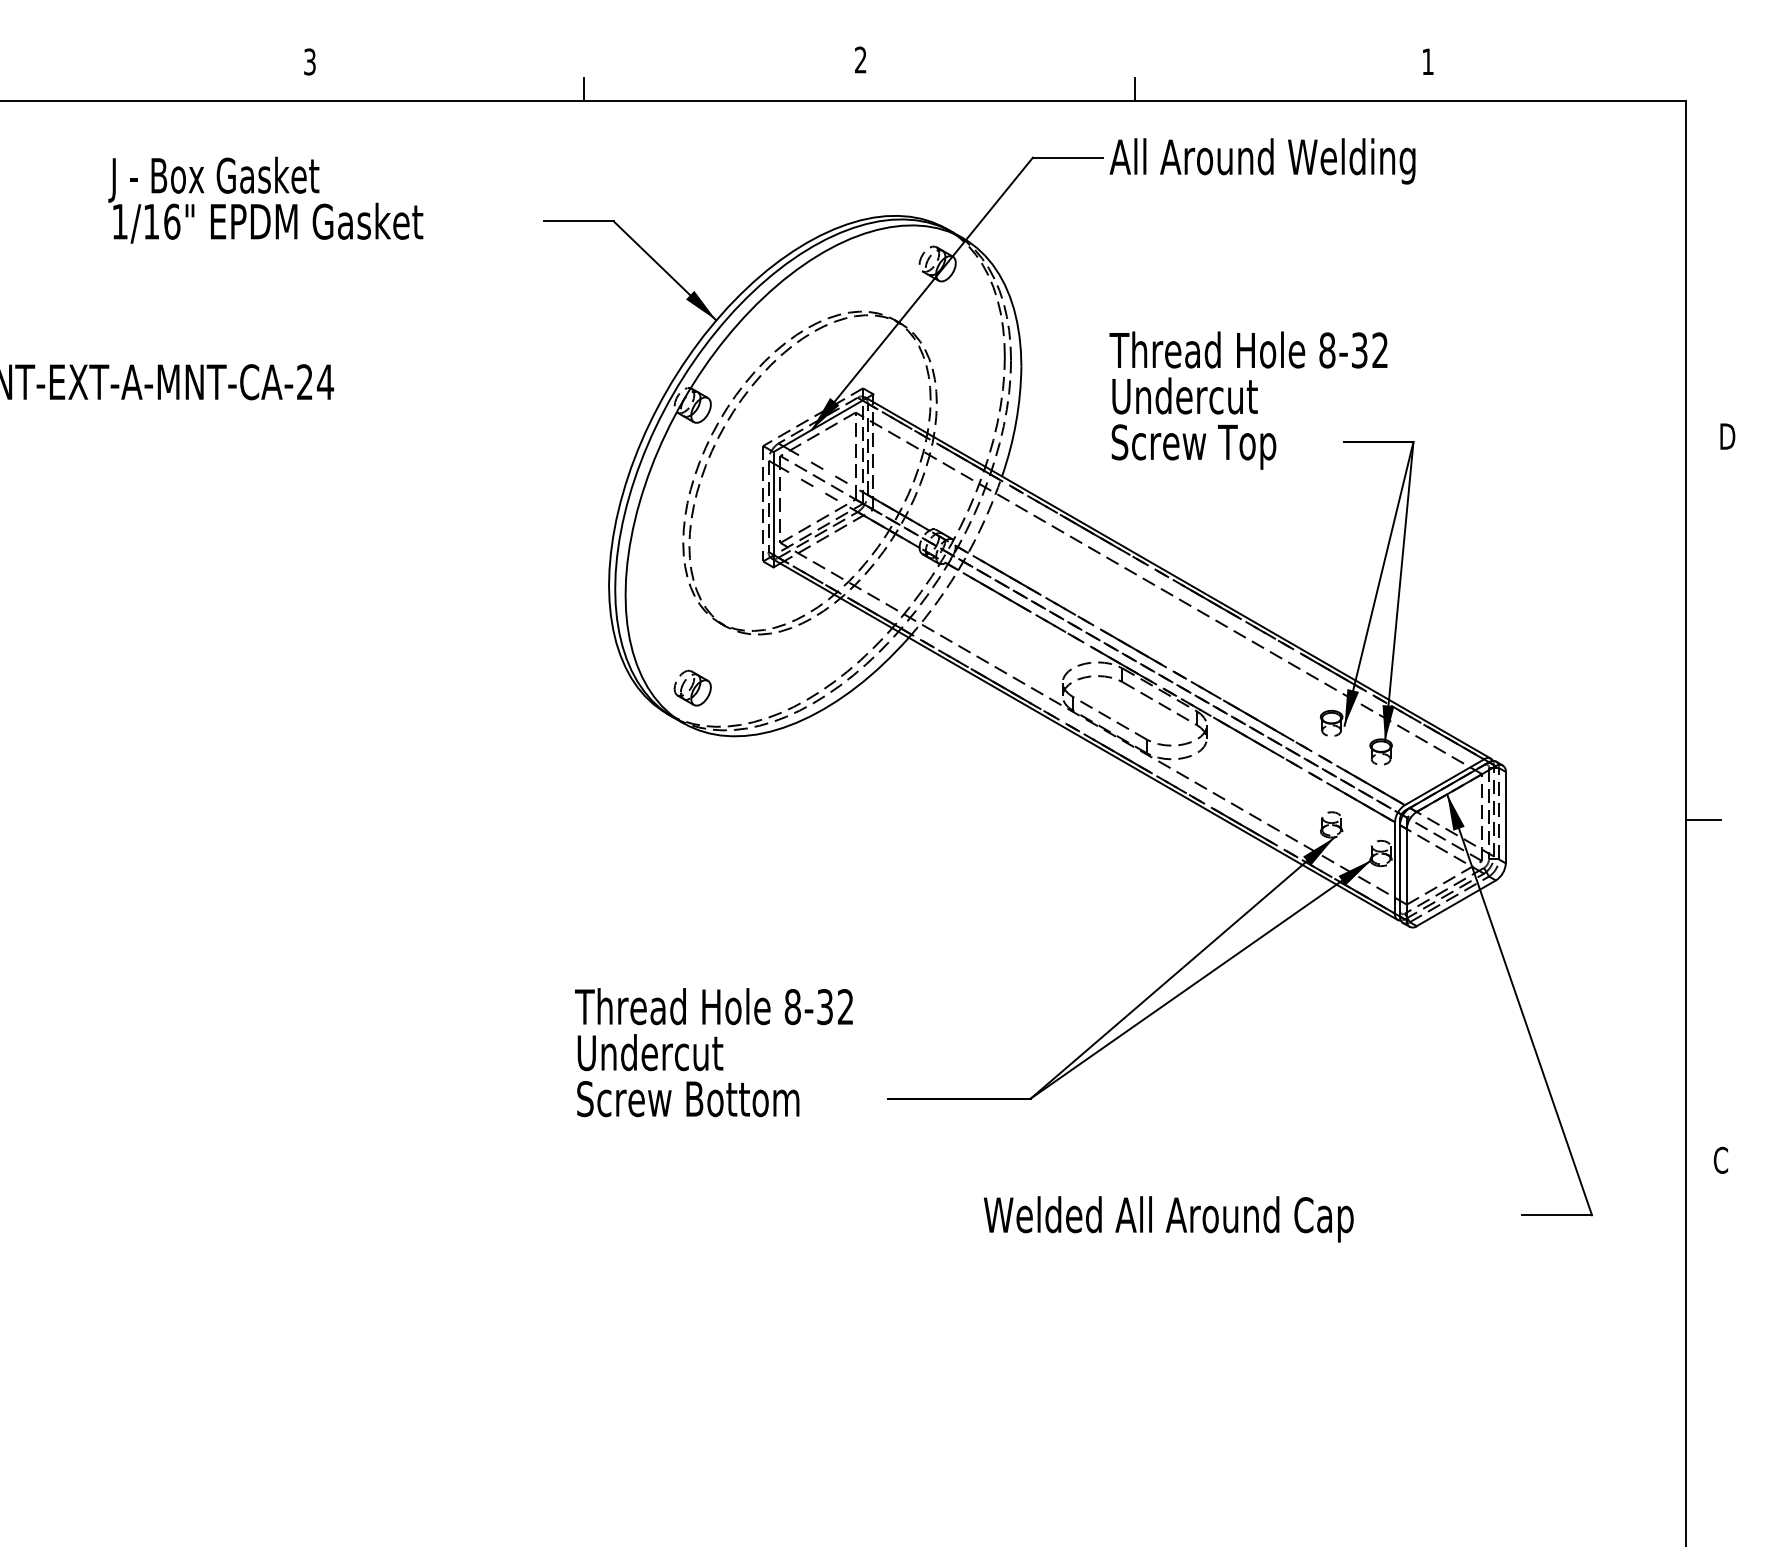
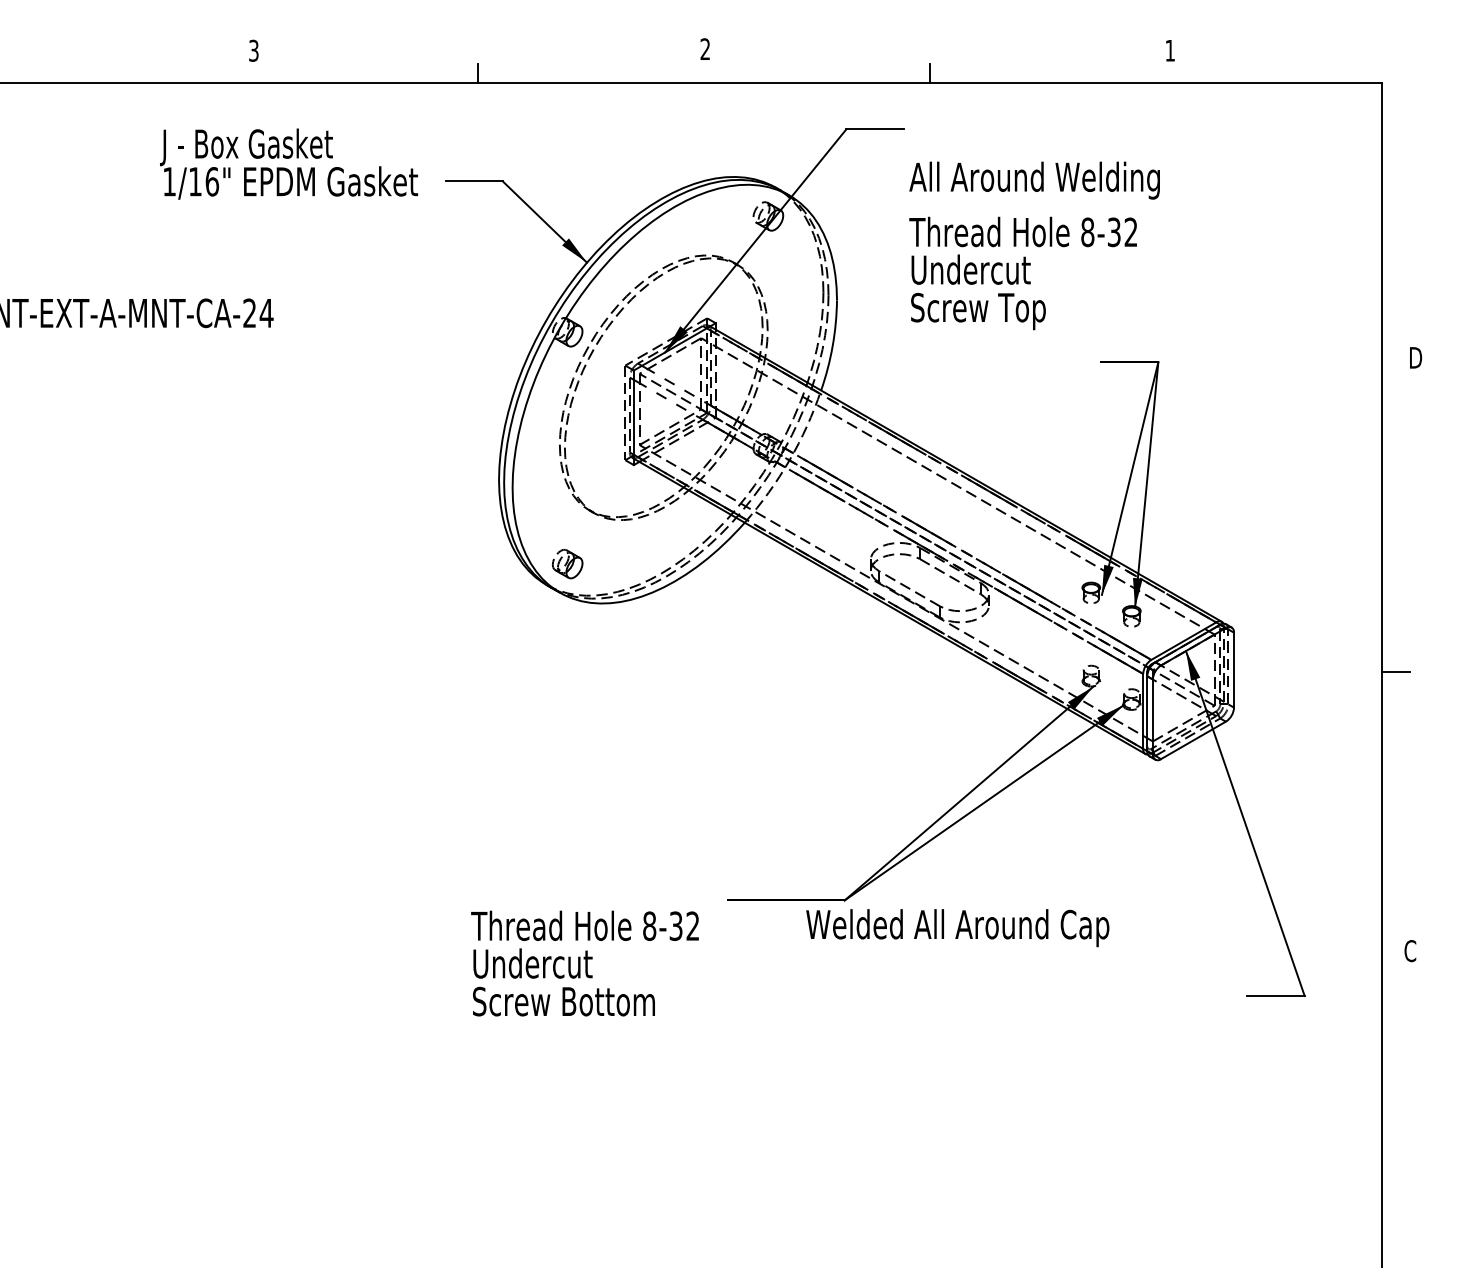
text: (1262, 161) -> (1034, 180), moved
text: (265, 199) -> (288, 163), moved
text: (1248, 400) -> (1023, 273), moved
text: (713, 1052) -> (584, 963), moved
text: (1168, 1219) -> (957, 928), moved

